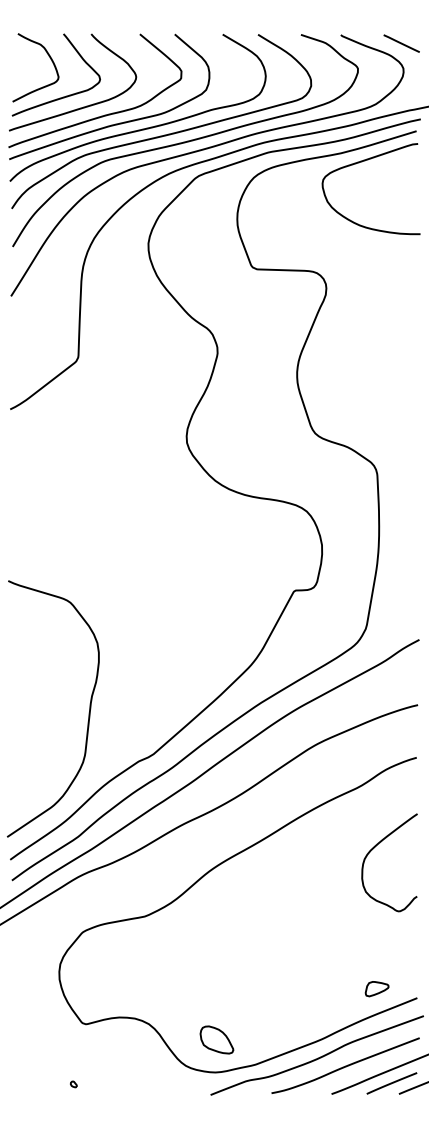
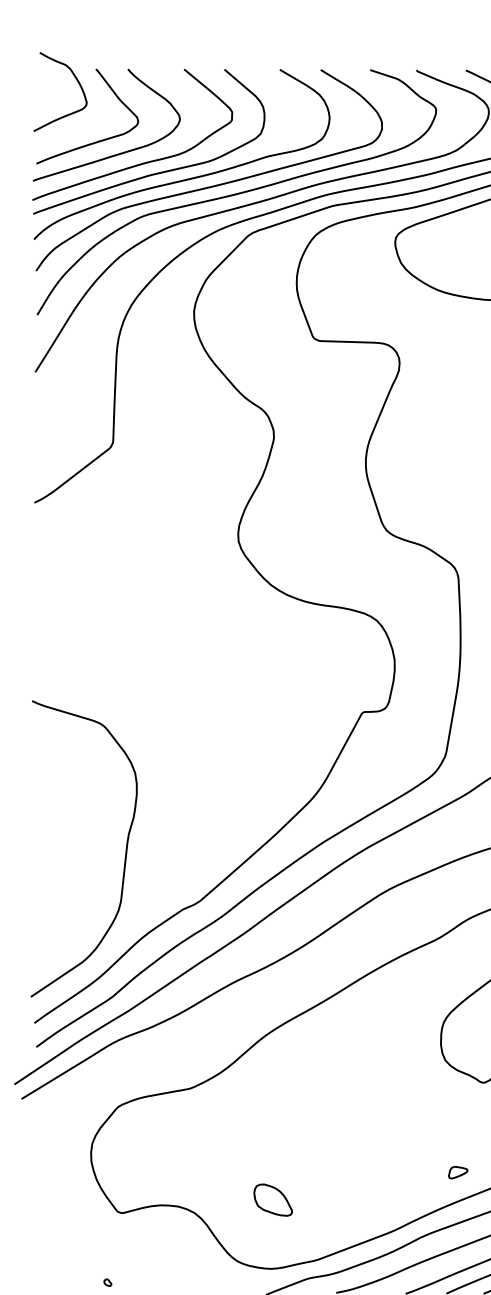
curve: (50, 59) -> (77, 82), moved
part: (376, 989) -> (457, 1172), size x0.7
part: (216, 1039) -> (272, 1199), moved

